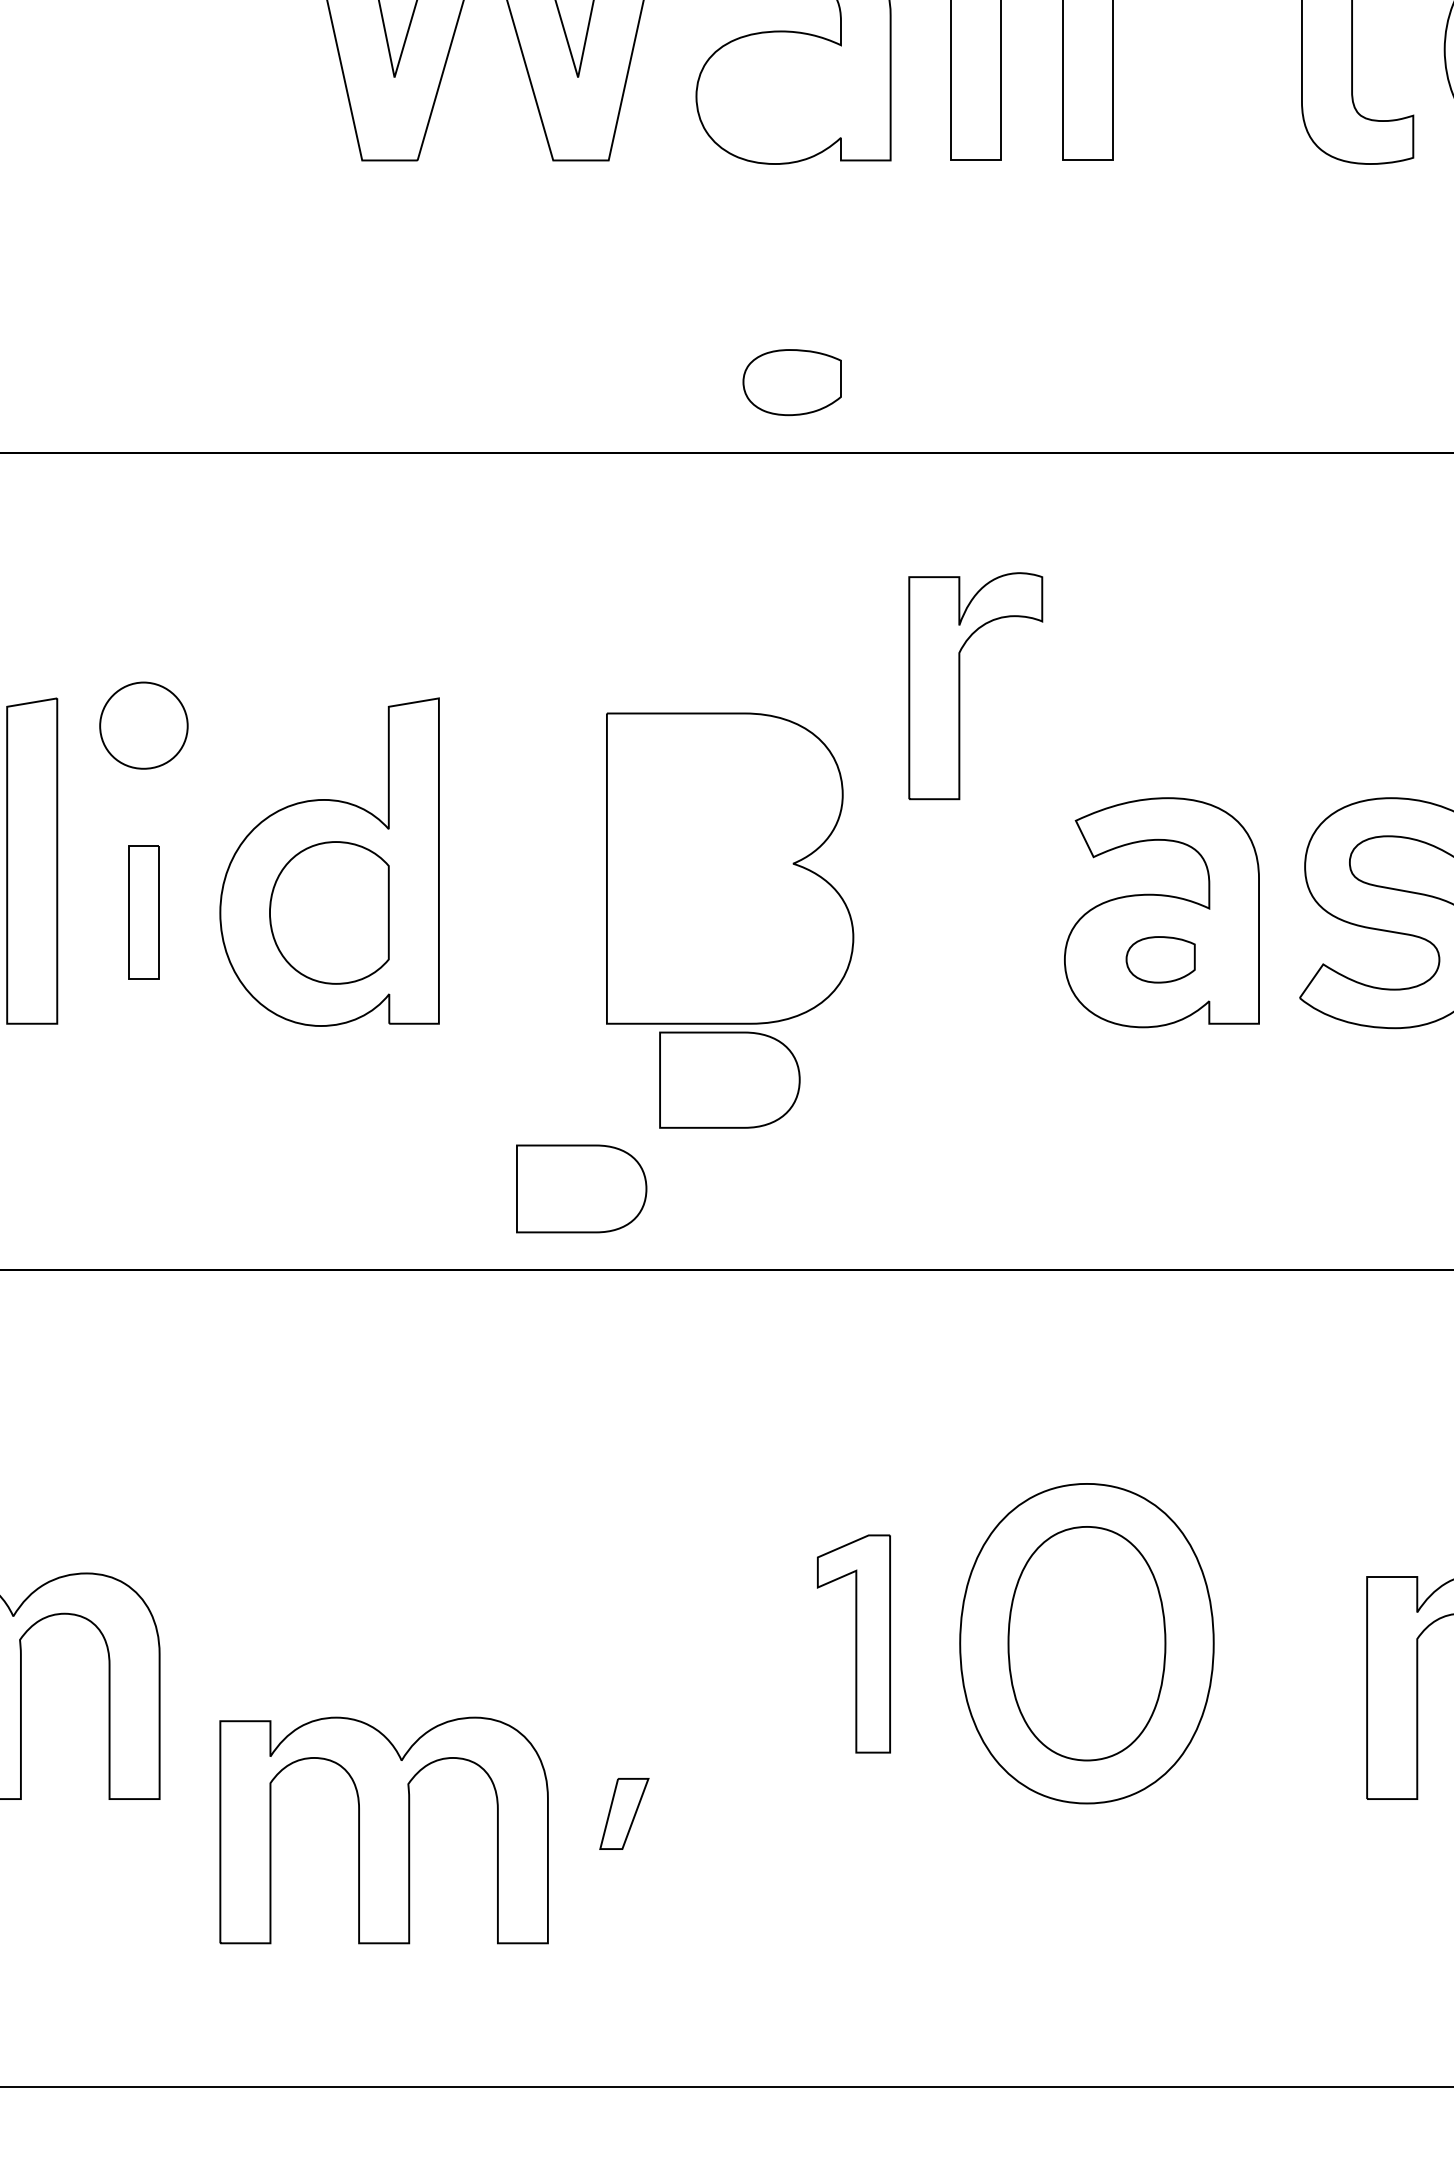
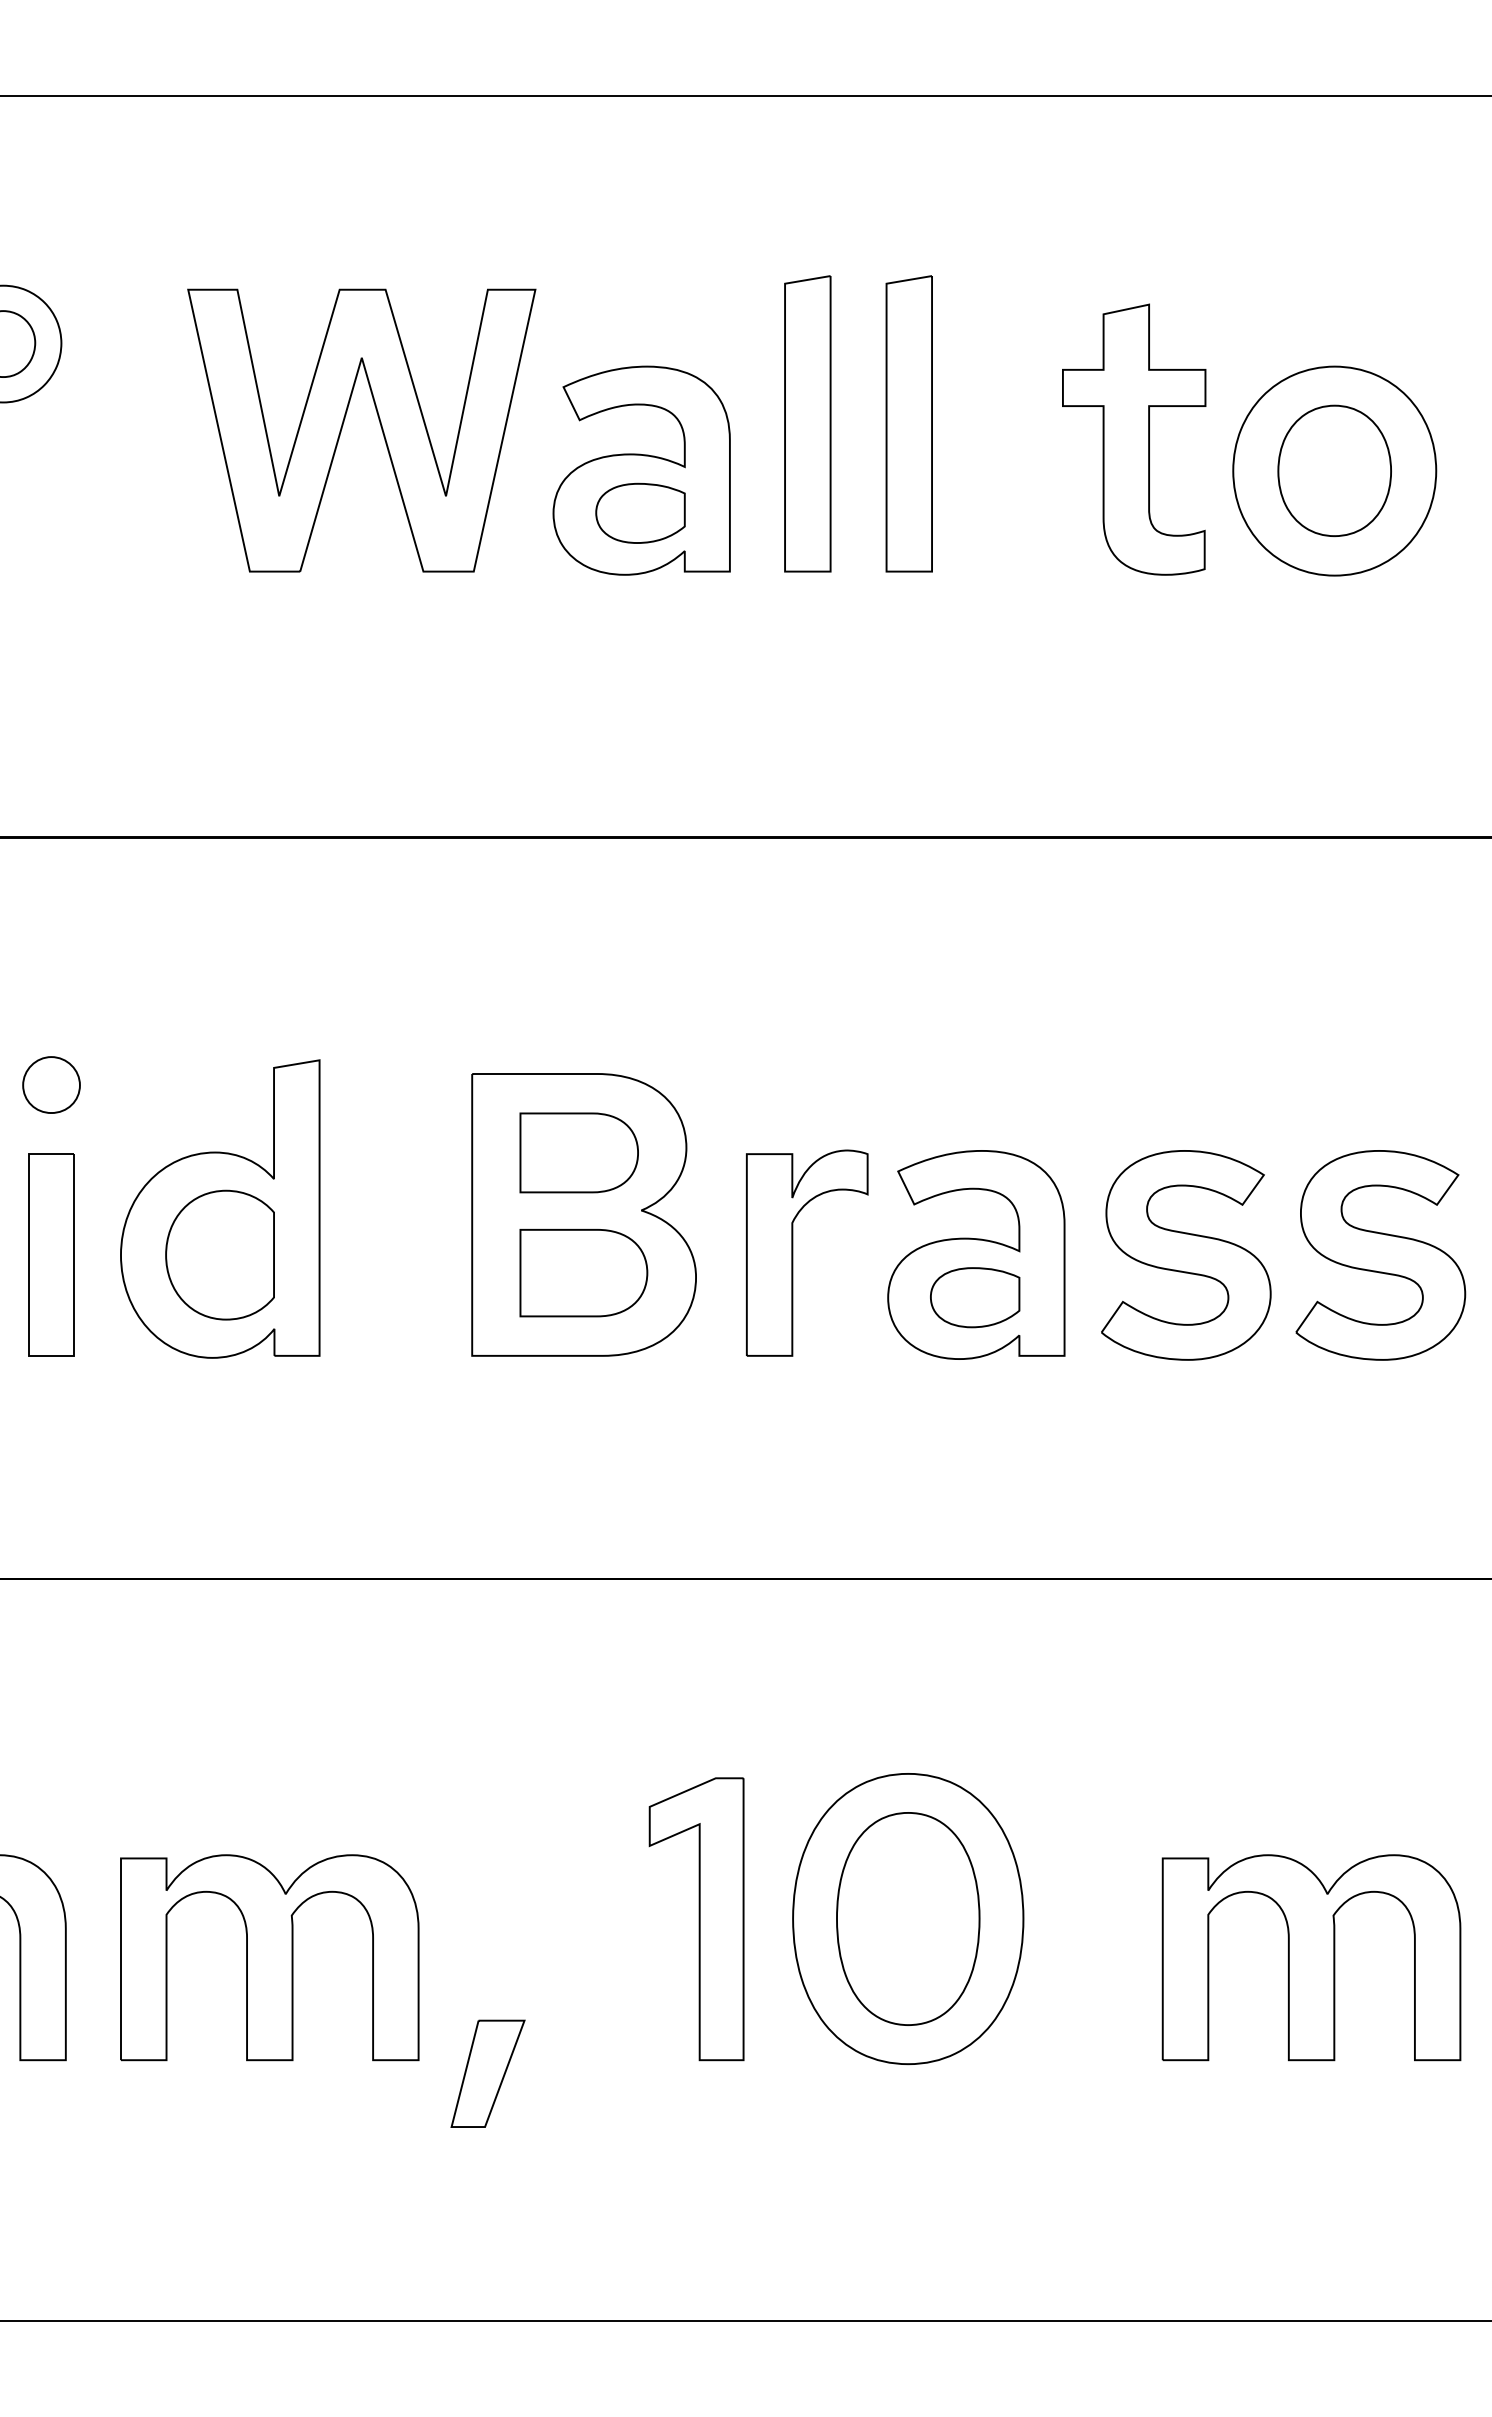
part: (792, 381) -> (640, 512), moved
part: (960, 685) -> (793, 1252), moved
part: (143, 725) -> (51, 1084), size x0.71
part: (143, 912) -> (51, 1254), size x1.67
part: (1160, 959) -> (975, 1297), size x1.43
part: (729, 1080) -> (583, 1273), moved
part: (580, 1188) -> (578, 1152), moved
part: (853, 1644) -> (696, 1919), size x1.43
part: (623, 1813) -> (487, 2073), size x1.67
part: (383, 1830) -> (269, 1957), moved

